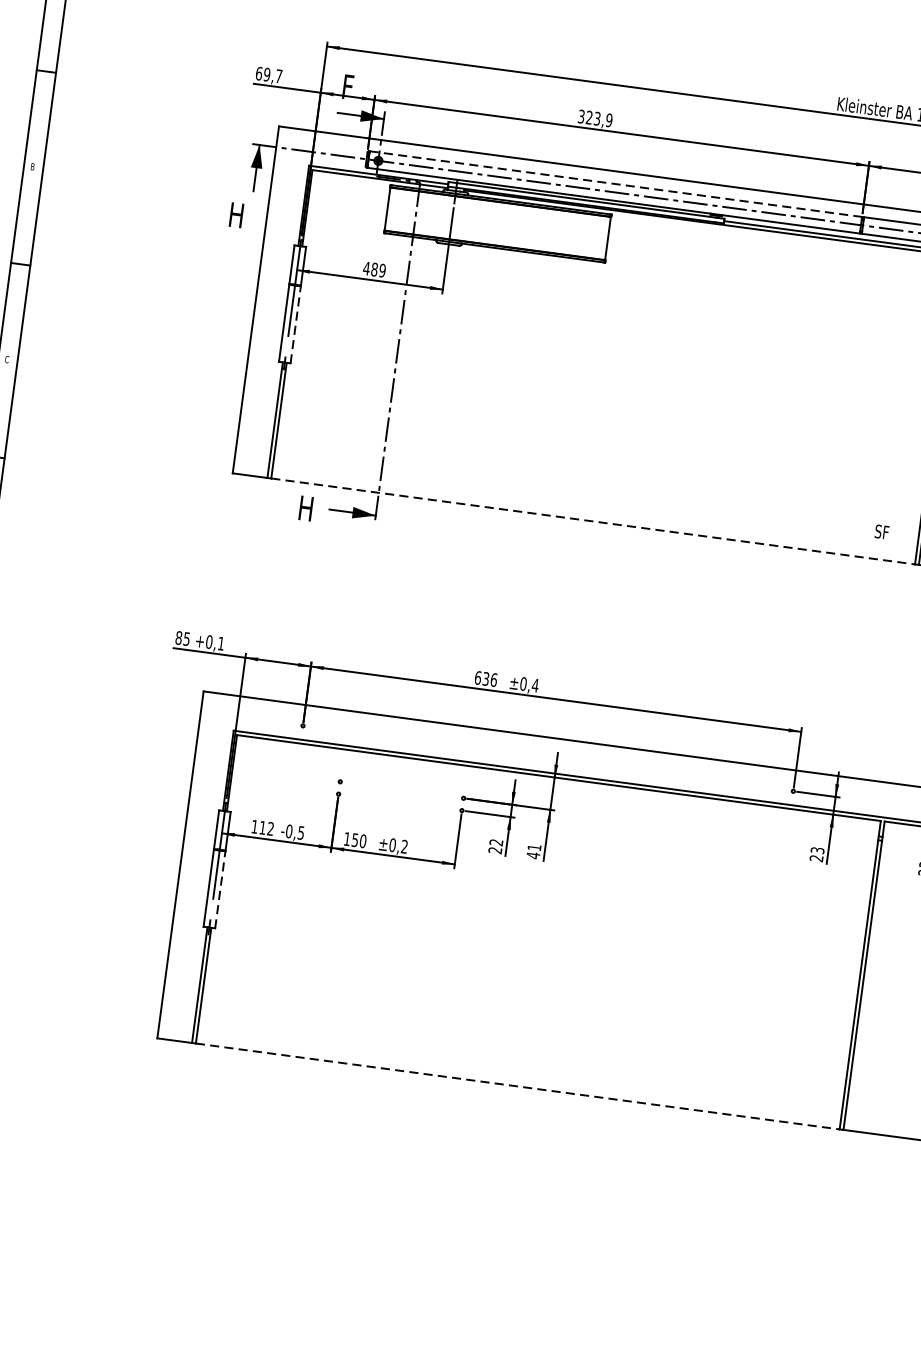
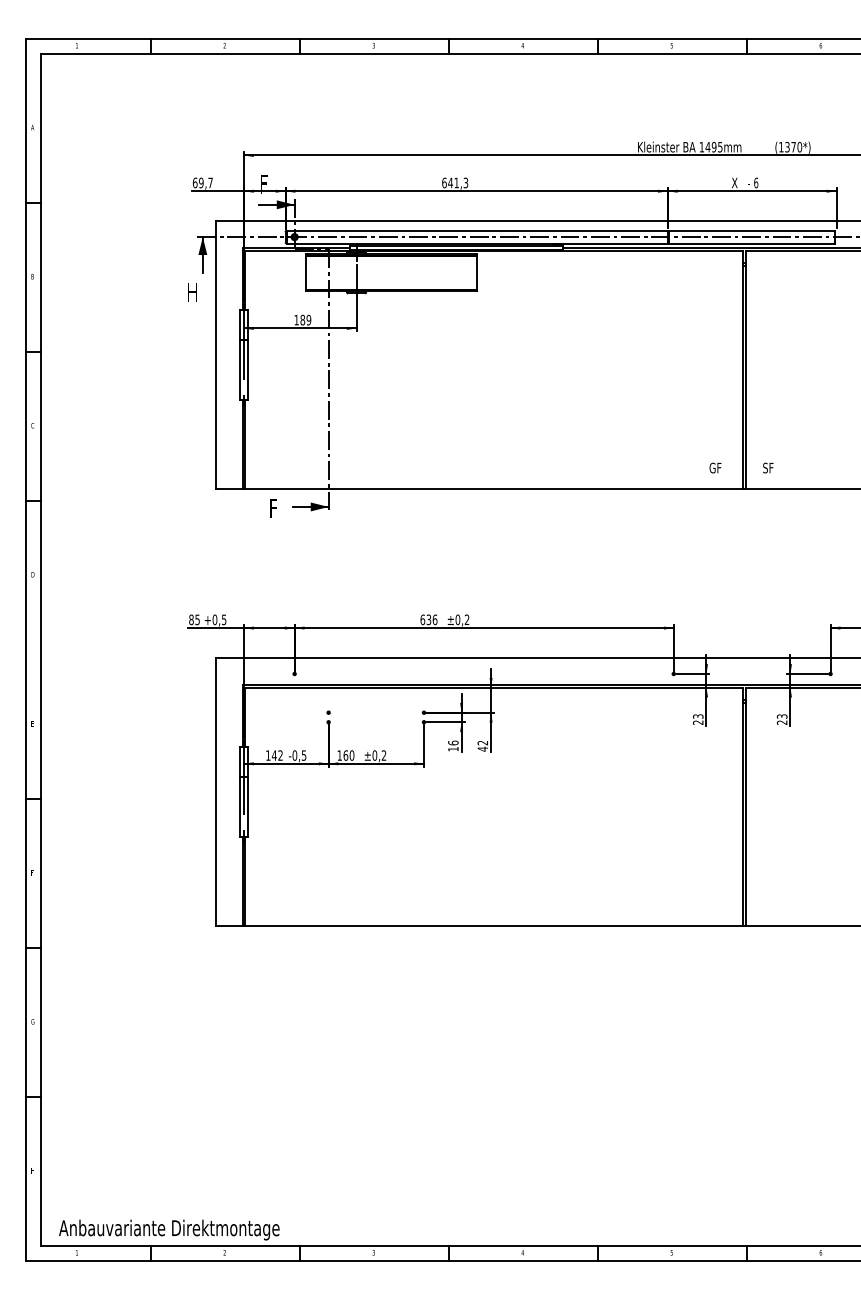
text: (595, 117) -> (455, 182), 323,9 -> 641,3
line: (616, 183) -> (477, 230), dashed -> solid
text: (366, 268) -> (296, 320), 489 -> 189
line: (295, 325) -> (248, 370), dashed -> solid
text: (306, 508) -> (275, 508), H -> F
line: (593, 521) -> (494, 489), dashed -> solid
text: (882, 531) -> (715, 467), SF -> GF
text: (221, 643) -> (224, 619), +0,1 -> +0,5
text: (534, 685) -> (466, 619), ±0,4 -> ±0,2
text: (261, 827) -> (273, 755), 112 -> 142
text: (354, 840) -> (345, 755), 150 -> 160
text: (496, 845) -> (453, 745), 22 -> 16
text: (533, 848) -> (482, 743), 41 -> 42
line: (220, 889) -> (248, 806), dashed -> solid
line: (517, 1086) -> (494, 926), dashed -> solid

